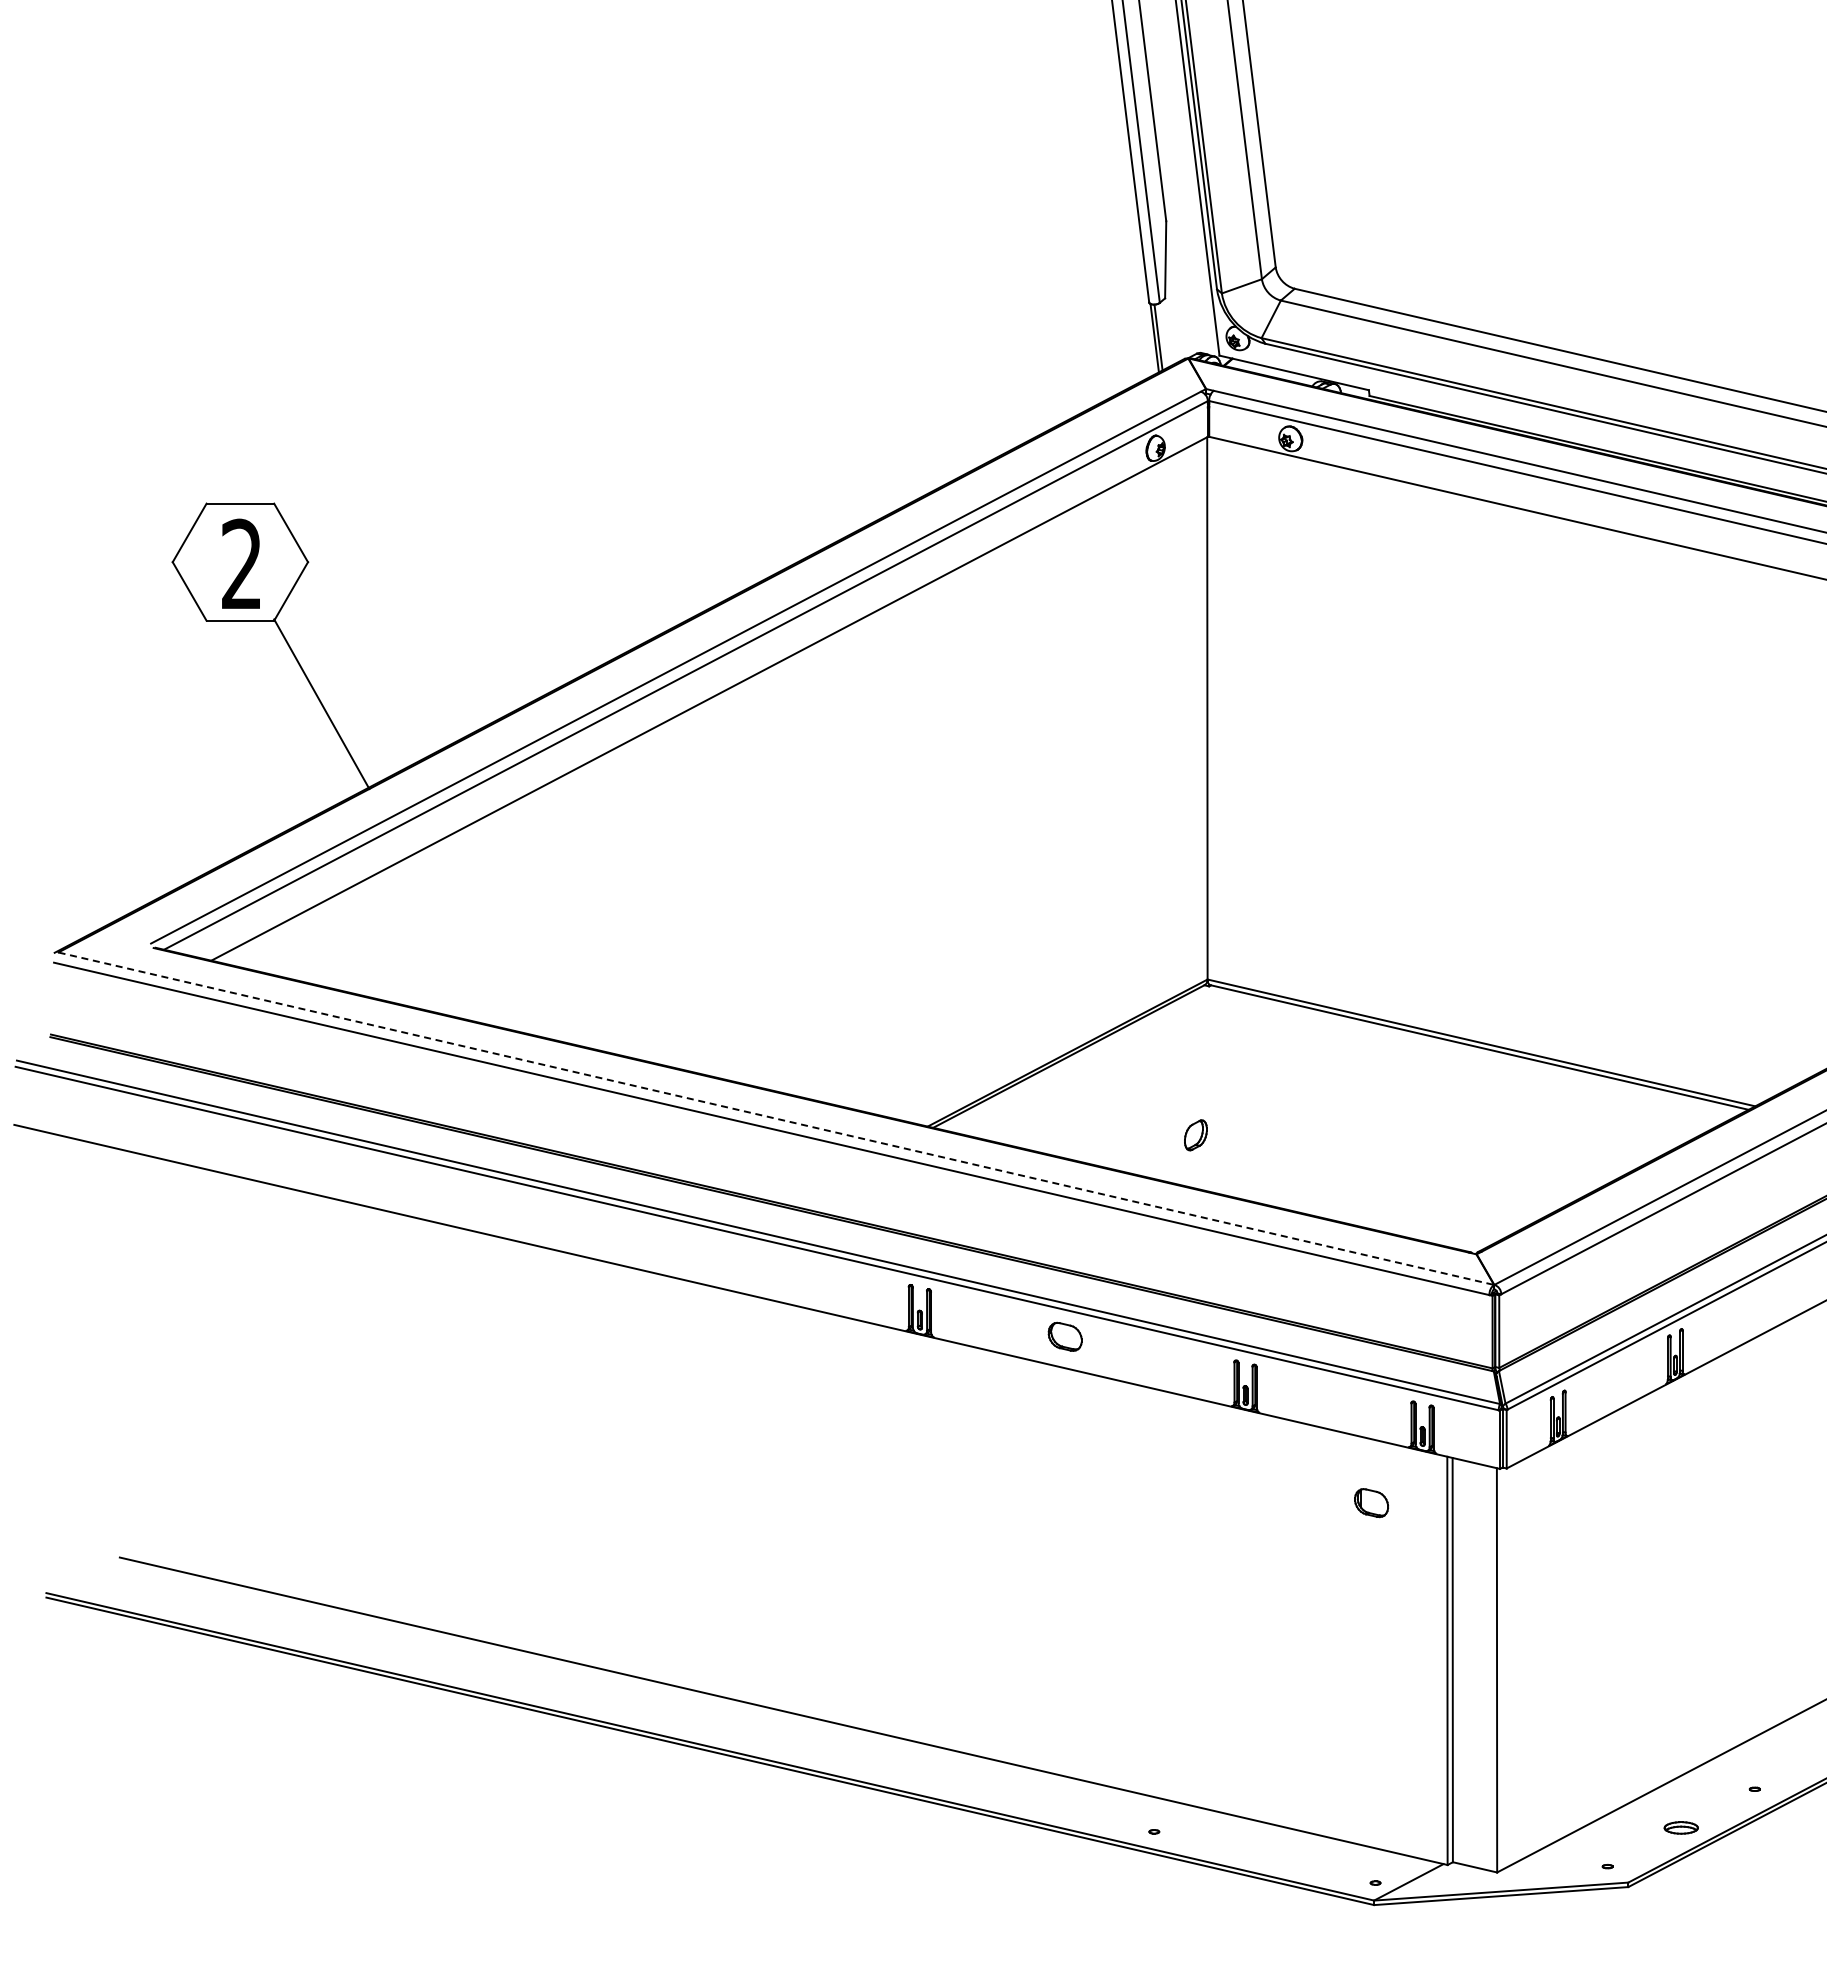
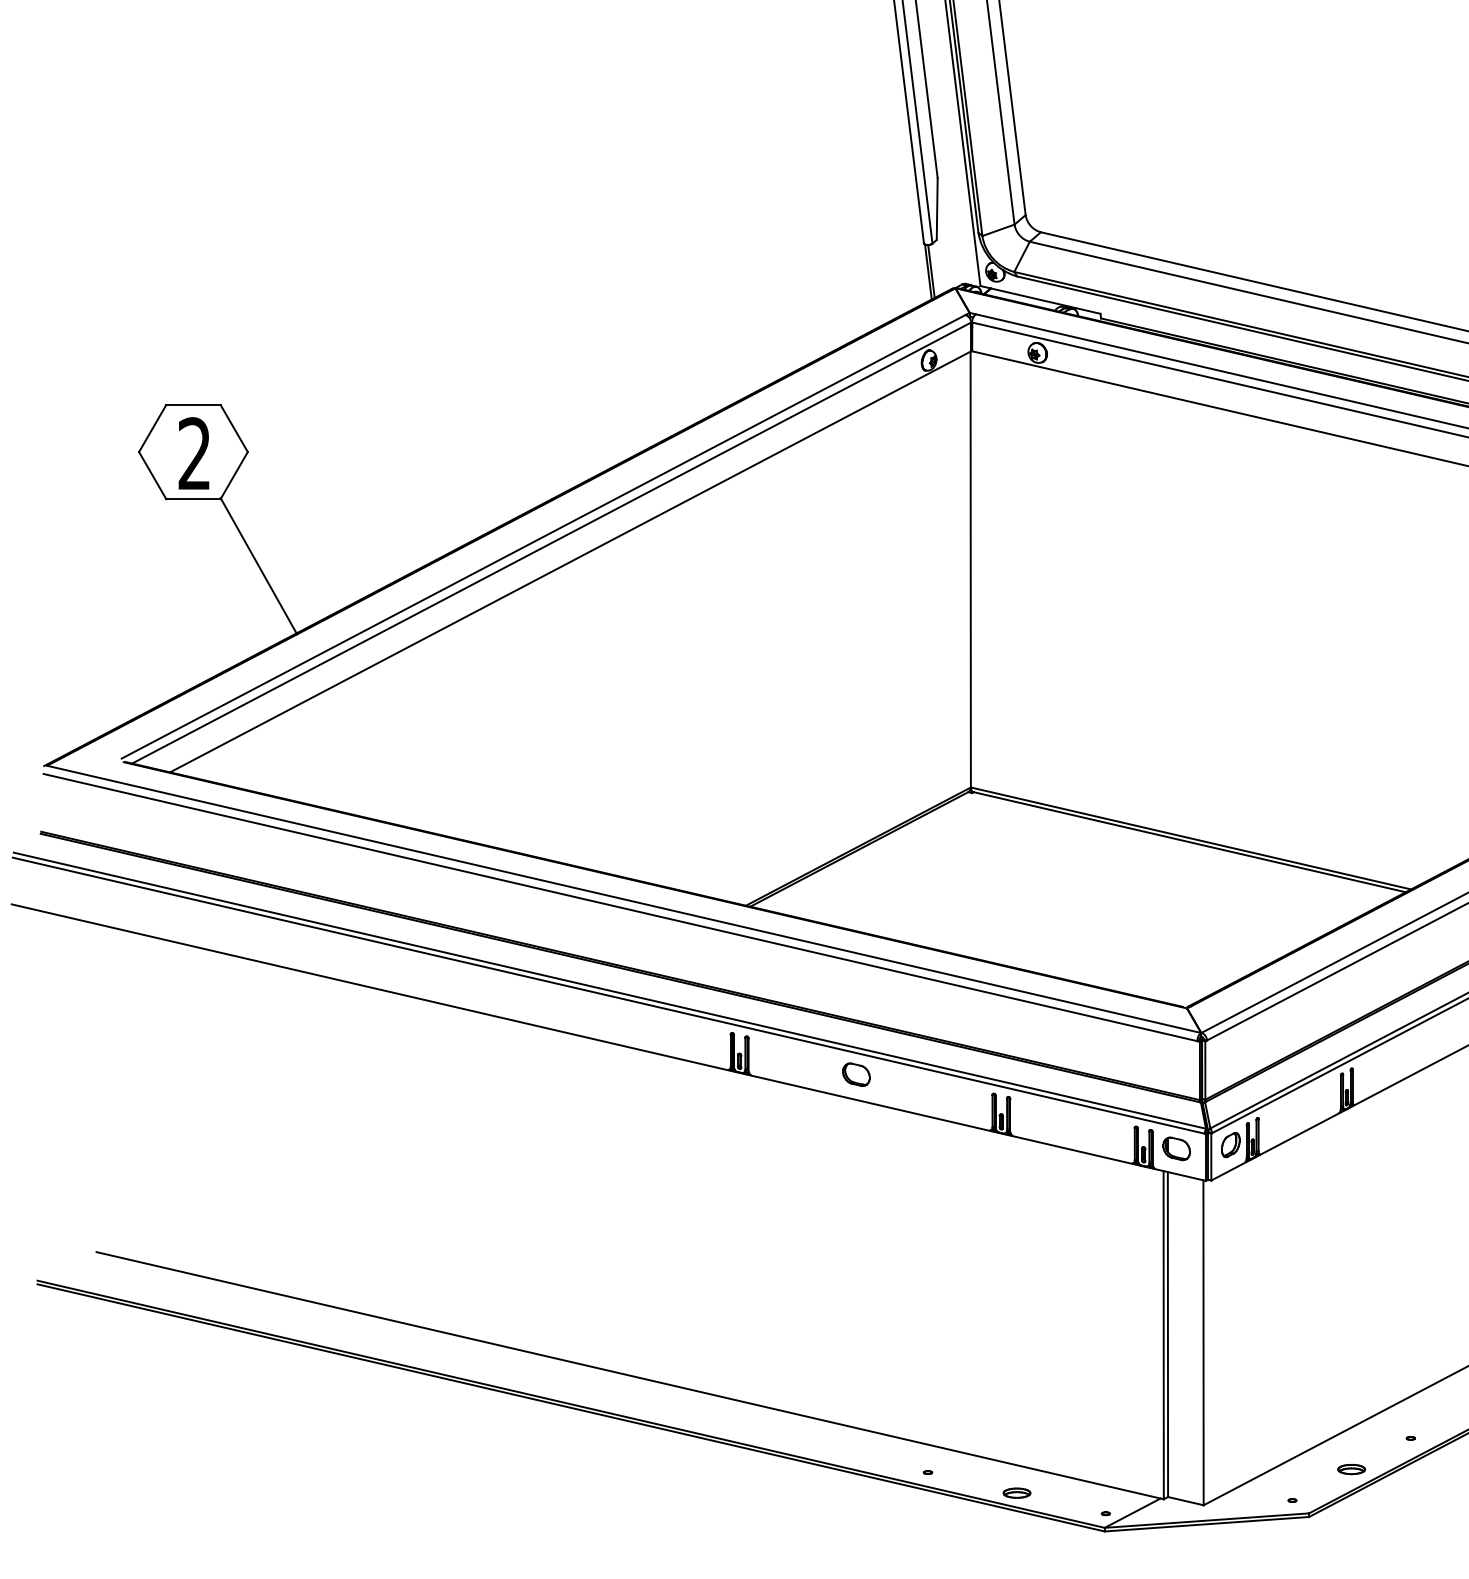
line: (776, 1118) -> (624, 899), dashed -> solid
part: (1195, 1135) -> (1230, 1145), moved
part: (1371, 1503) -> (1176, 1149), moved
part: (1264, 1857) -> (1016, 1493), added

